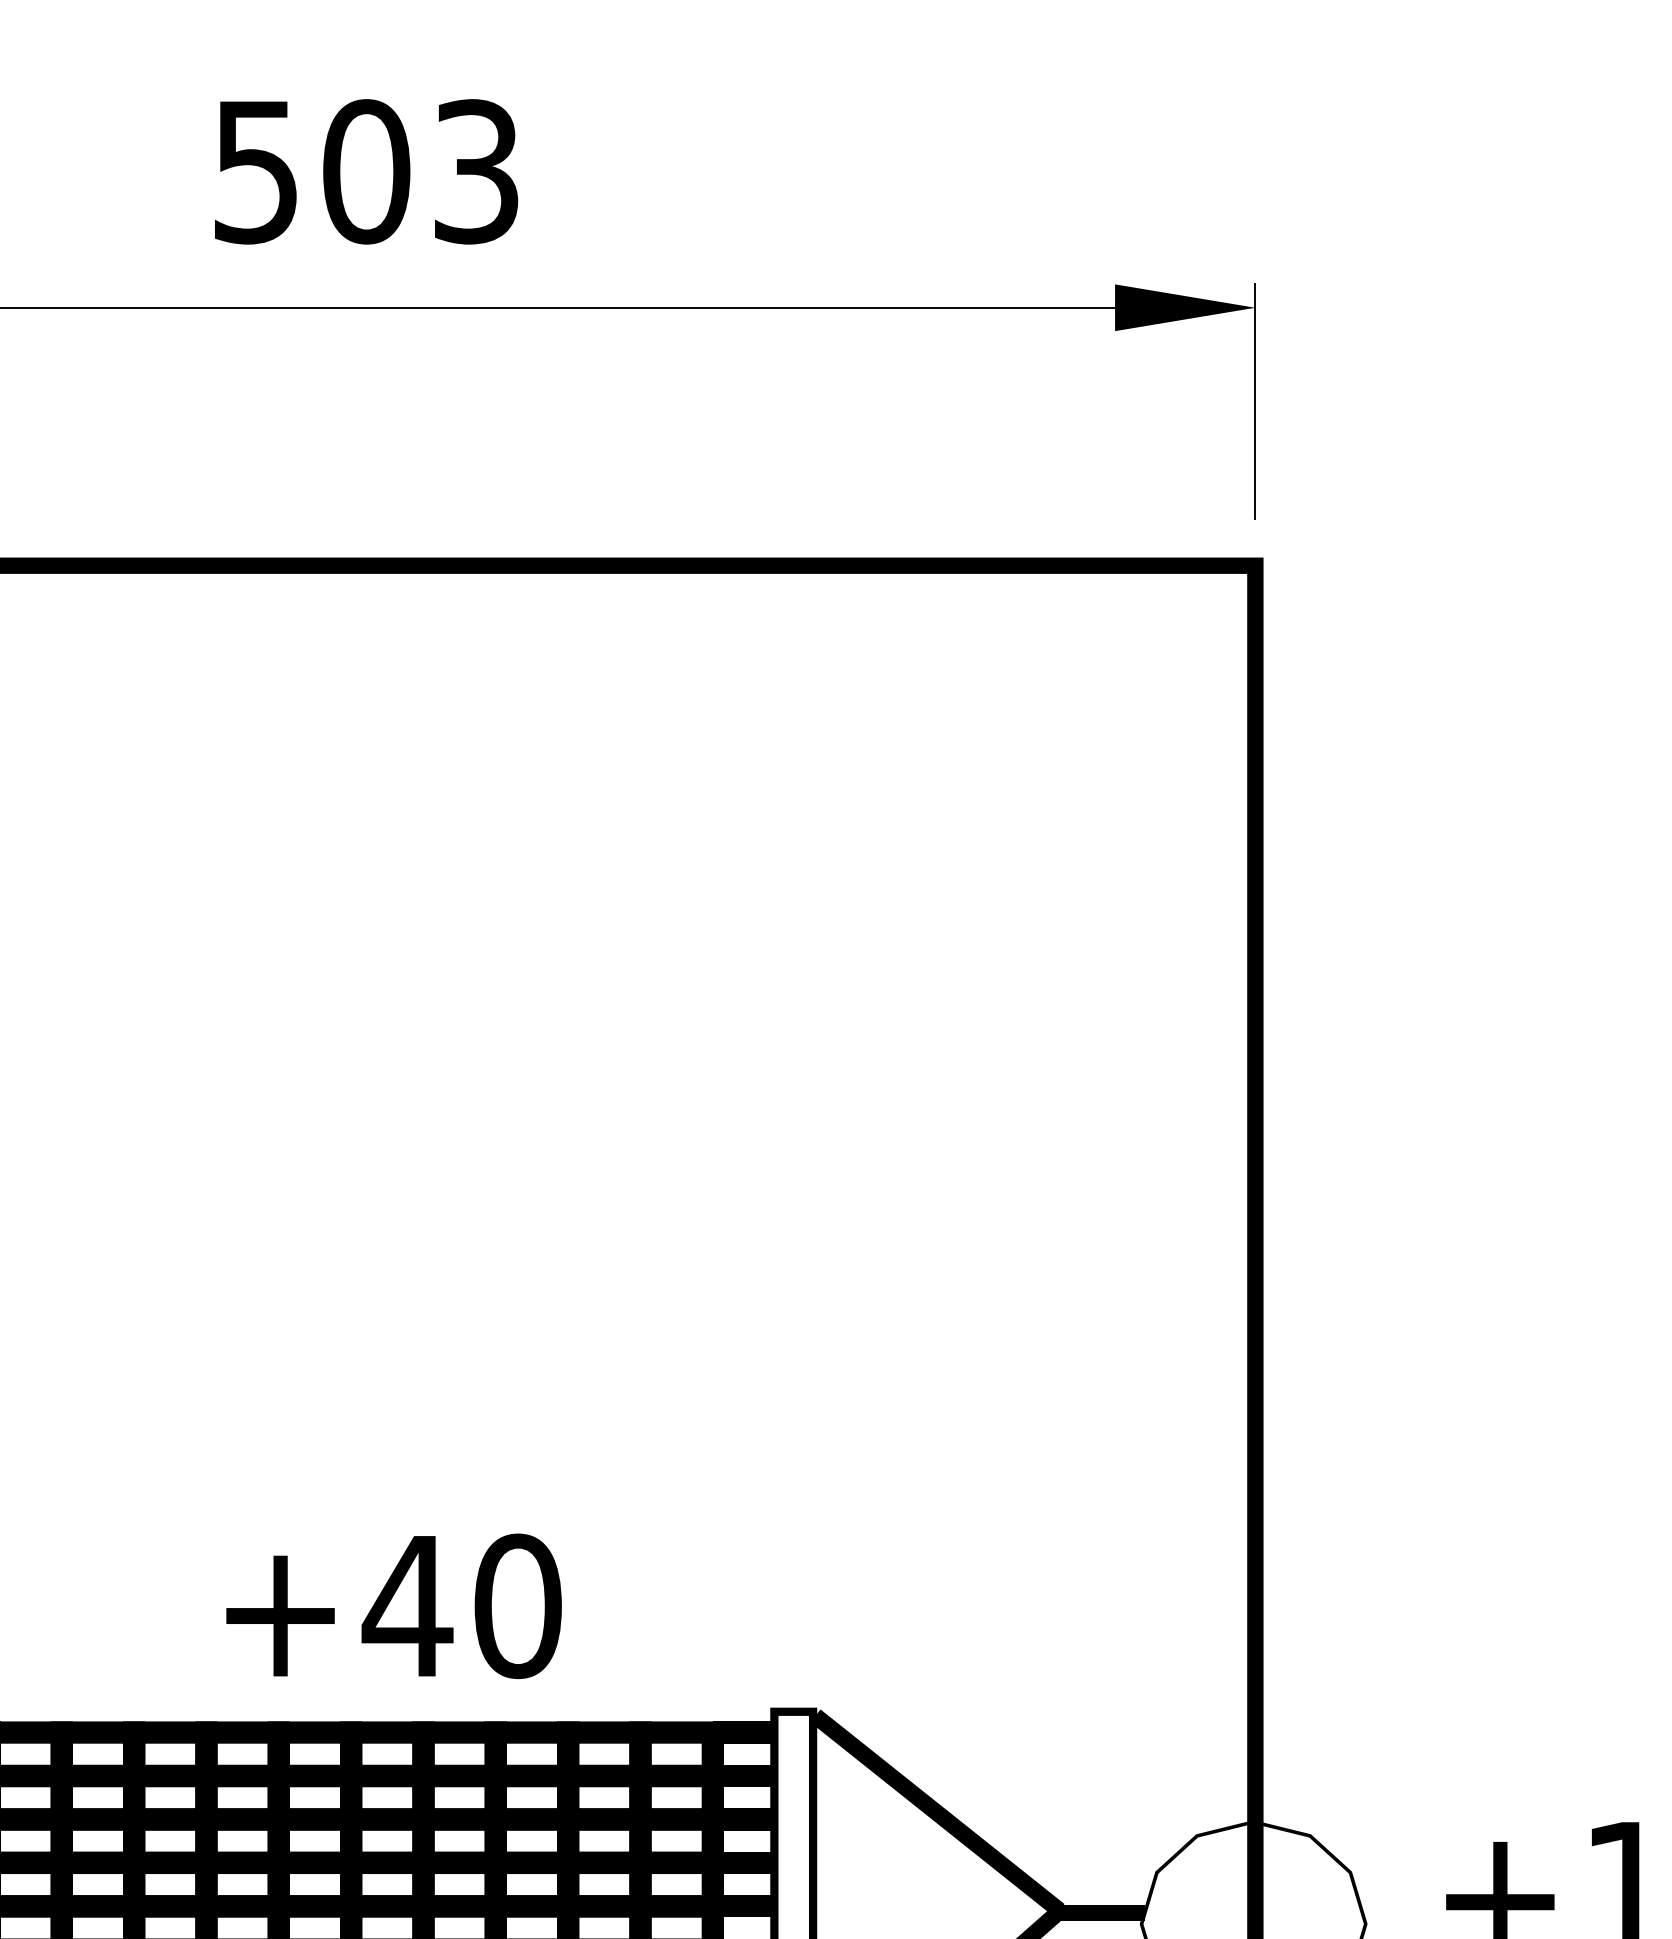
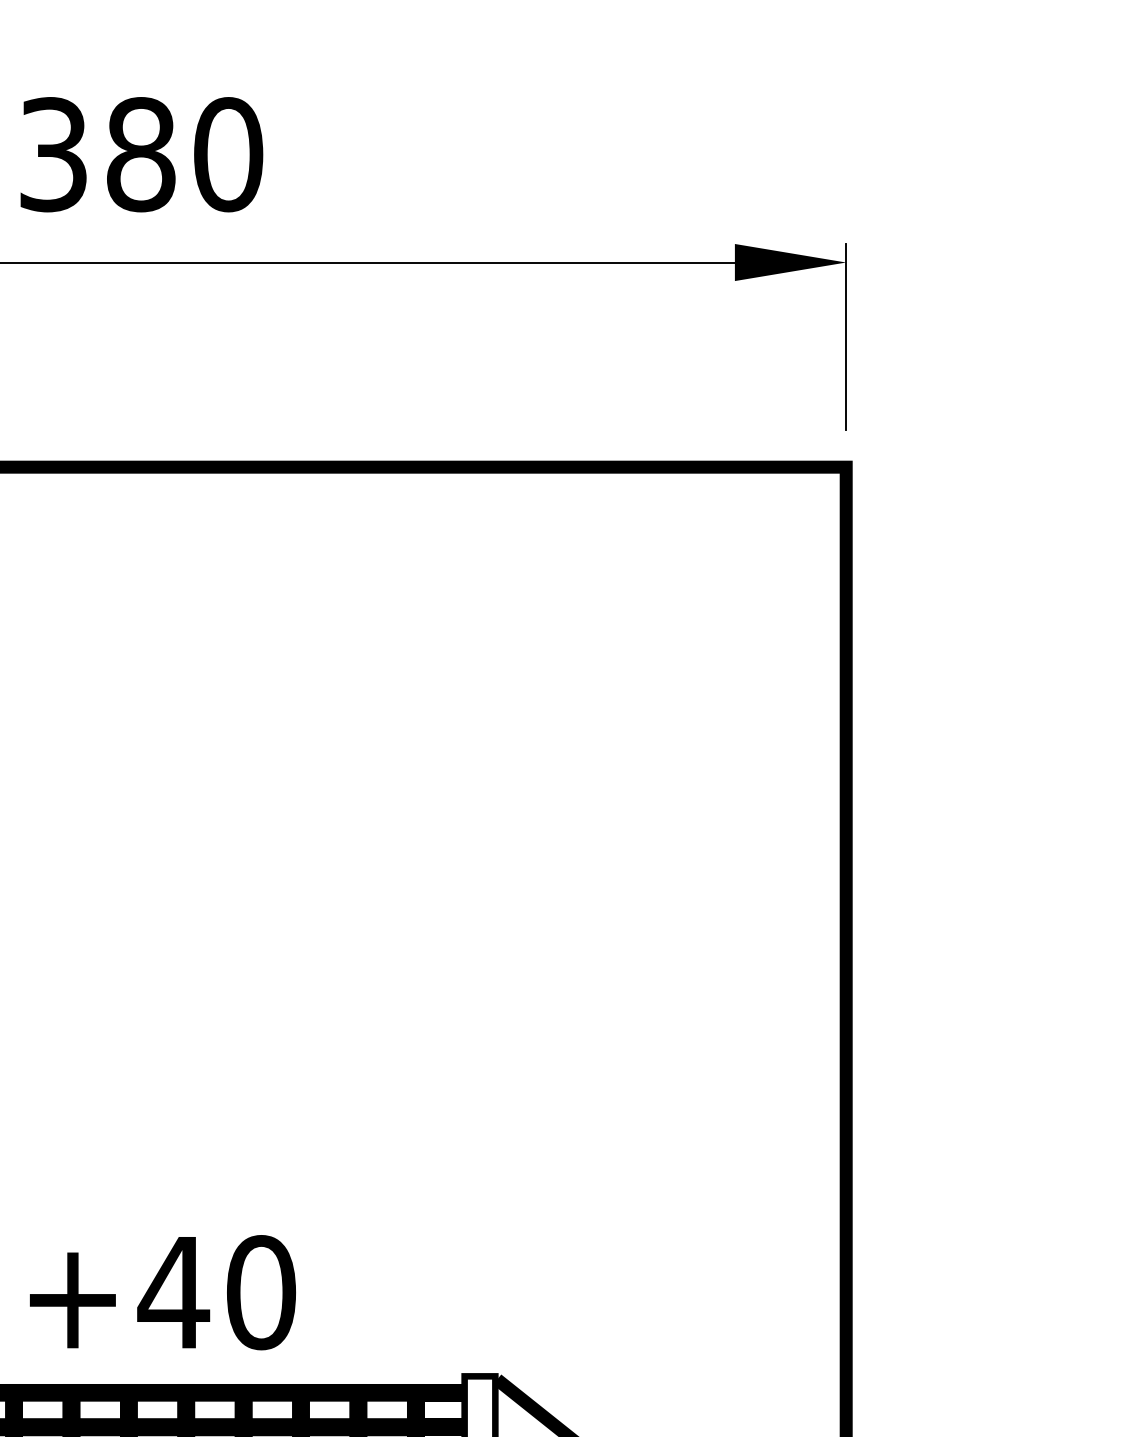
text: (367, 171) -> (141, 154), 503 -> 380

